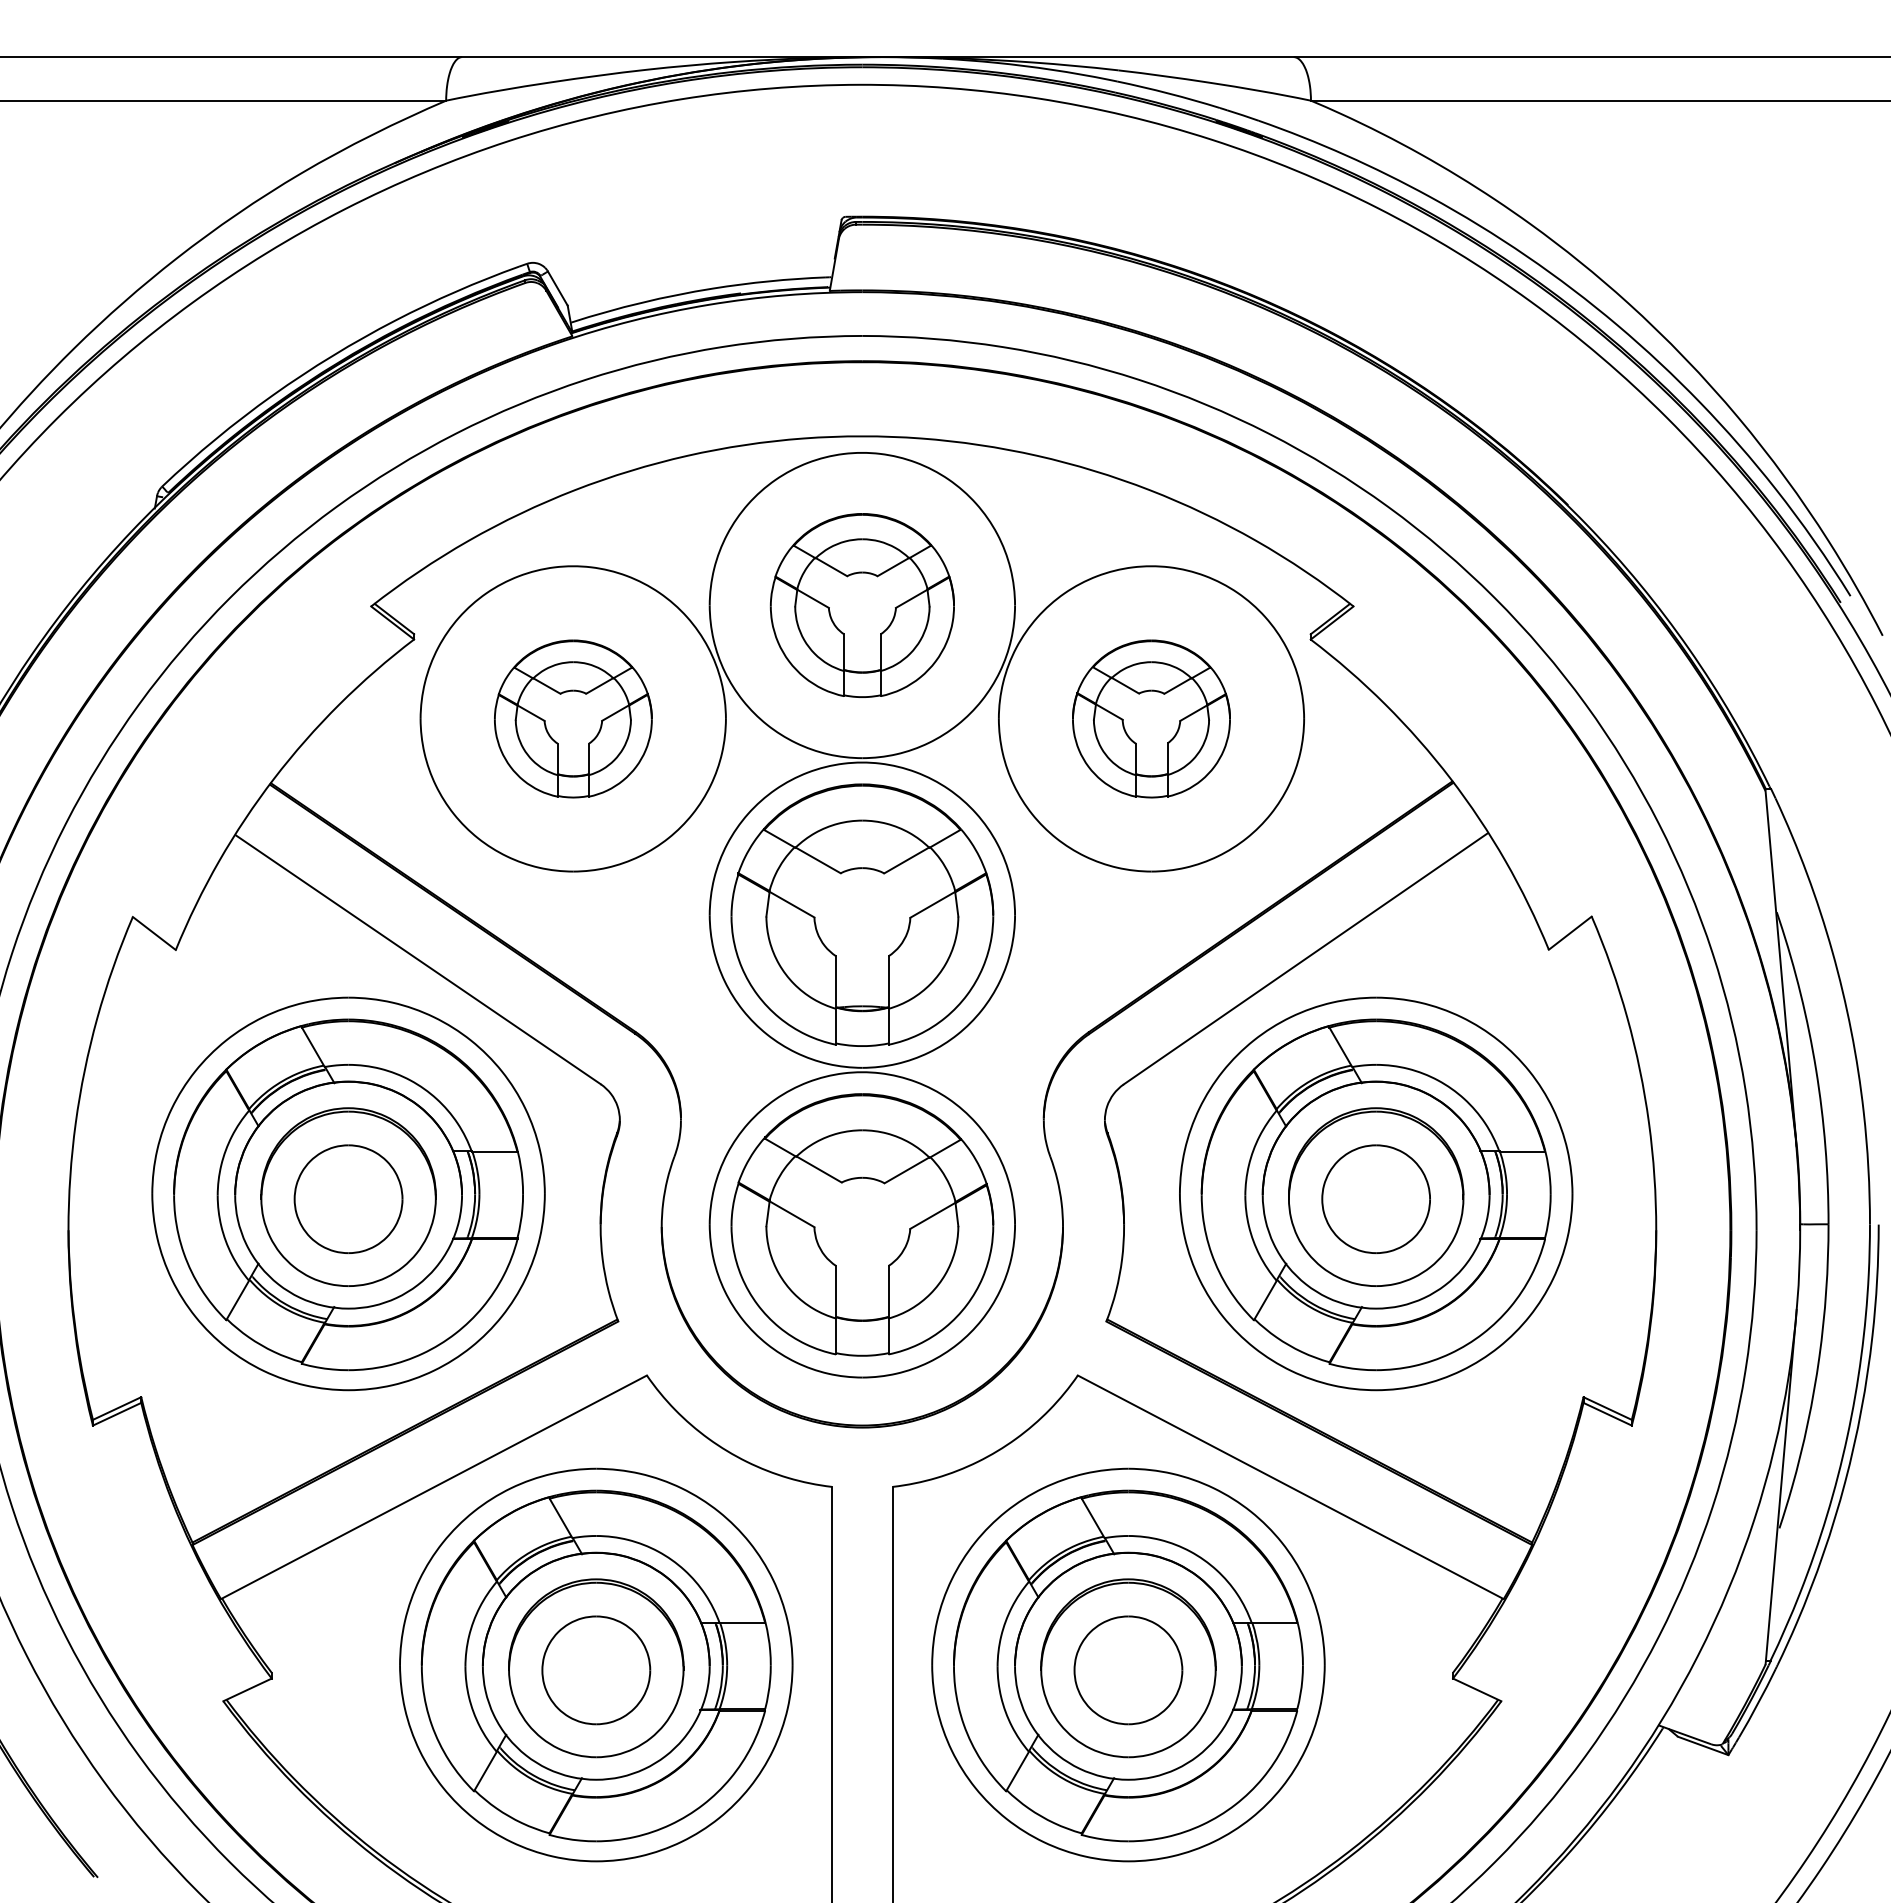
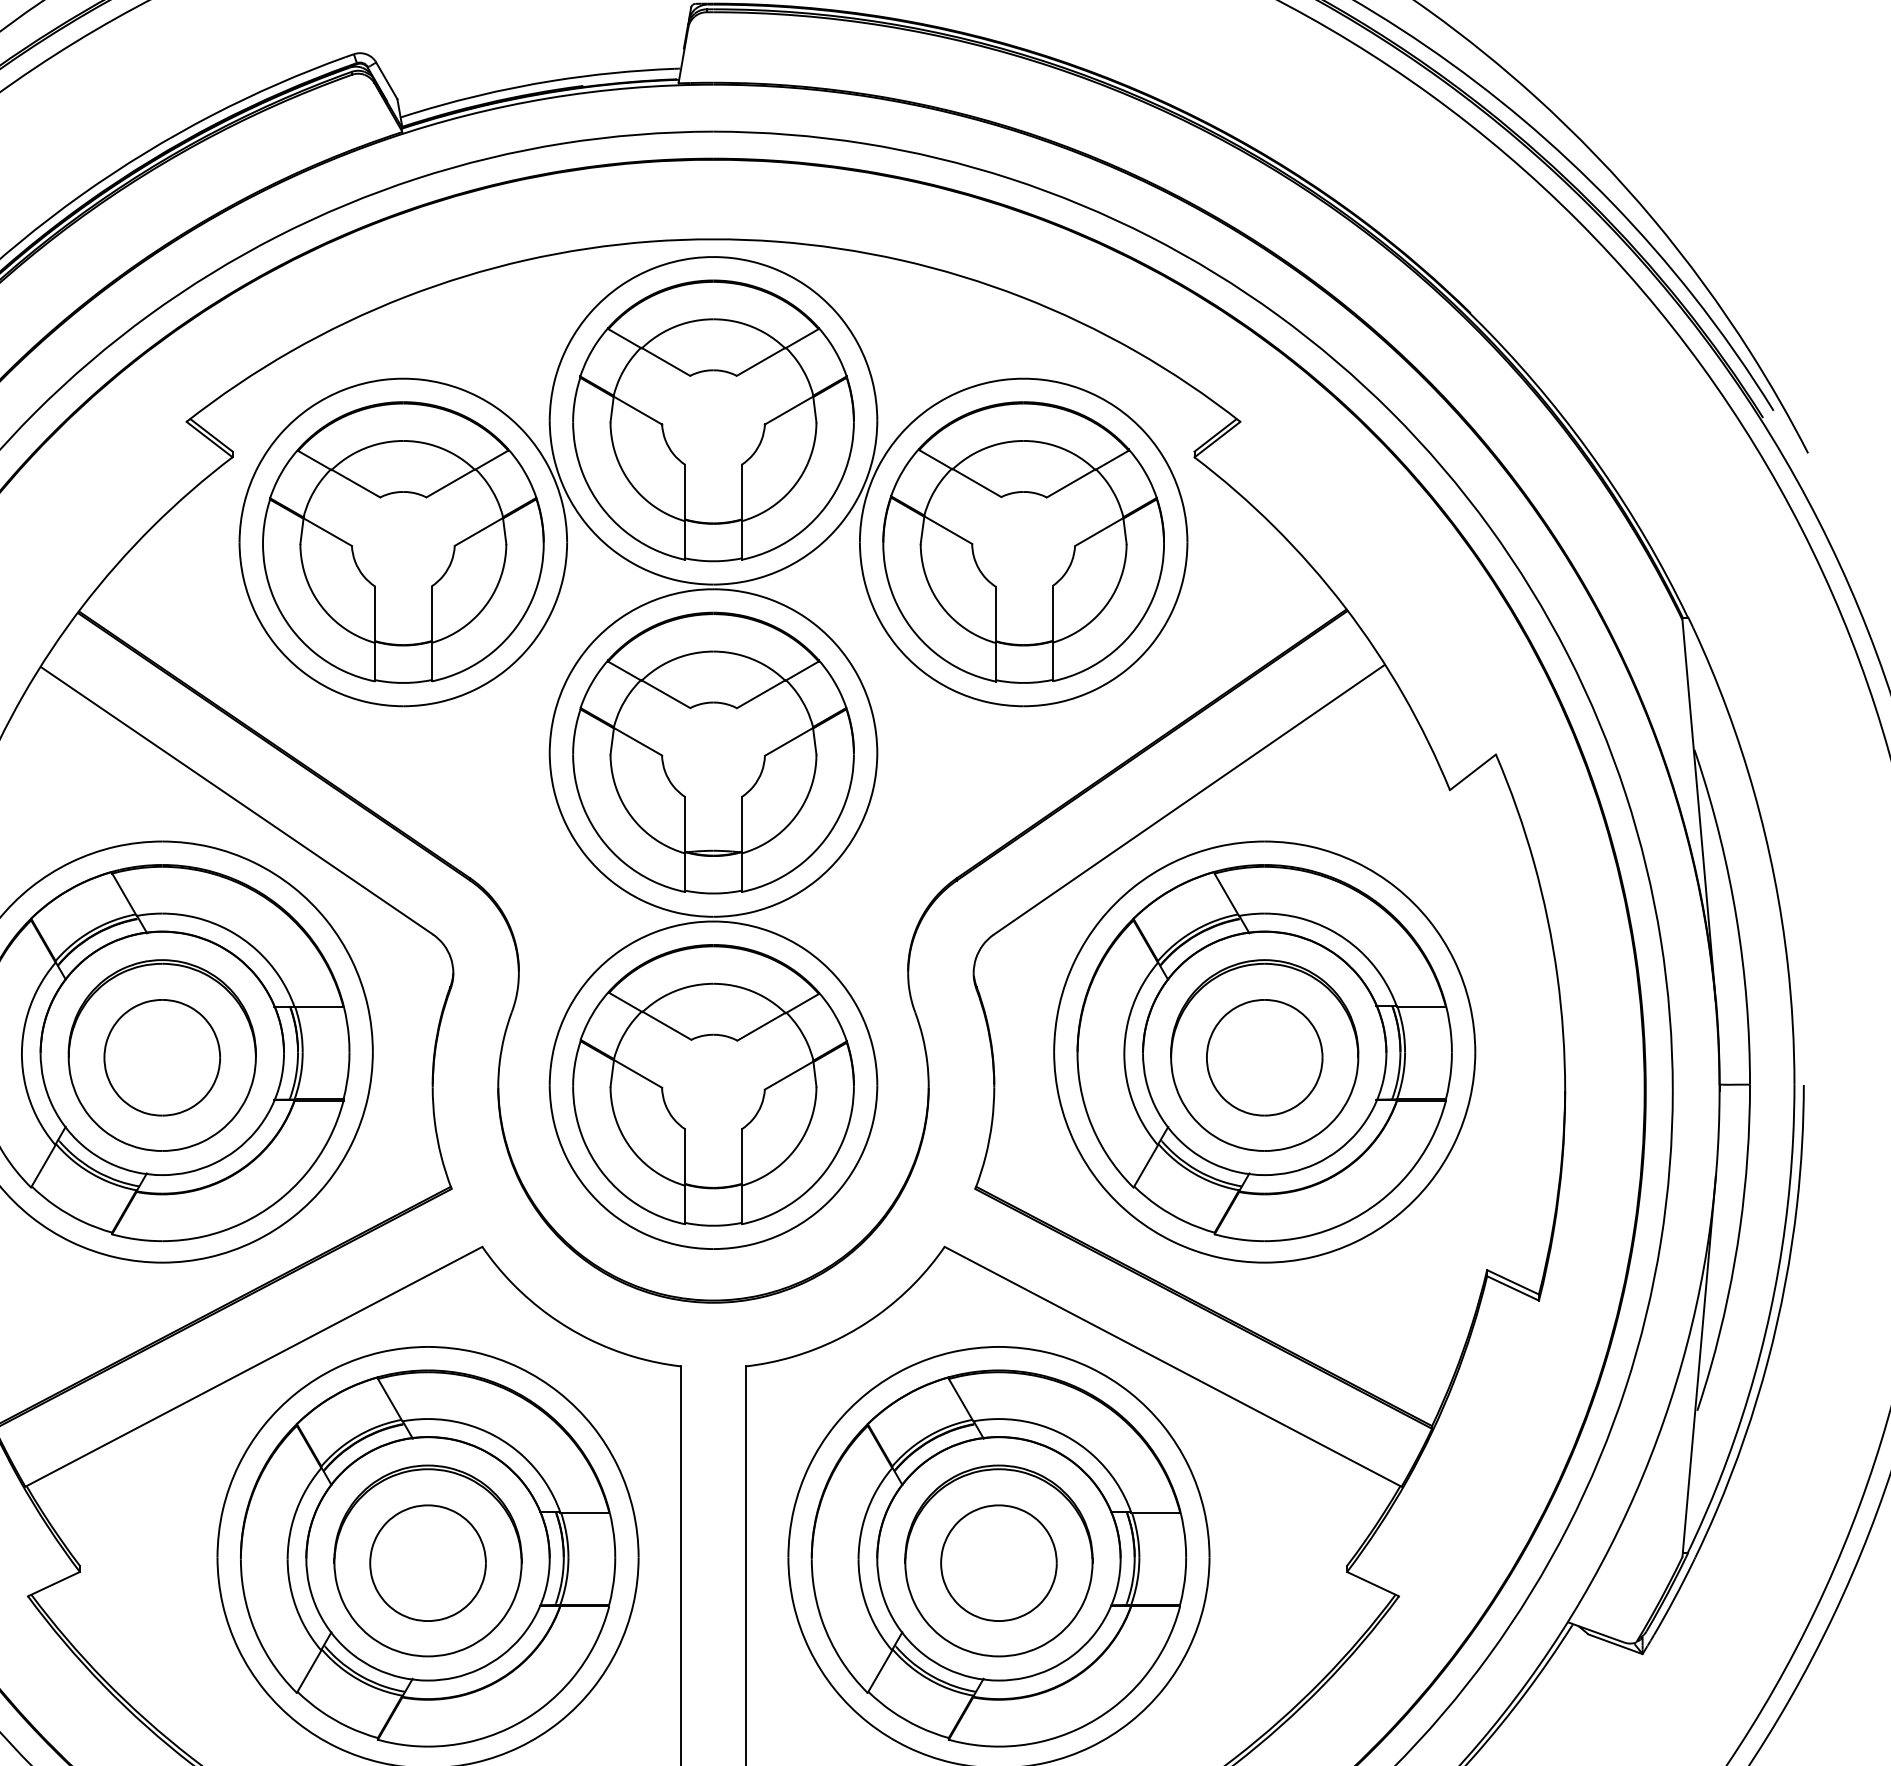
part: (862, 605) -> (713, 420), size x1.43
part: (573, 718) -> (403, 542), size x1.67
part: (1151, 718) -> (1023, 542), size x1.67

